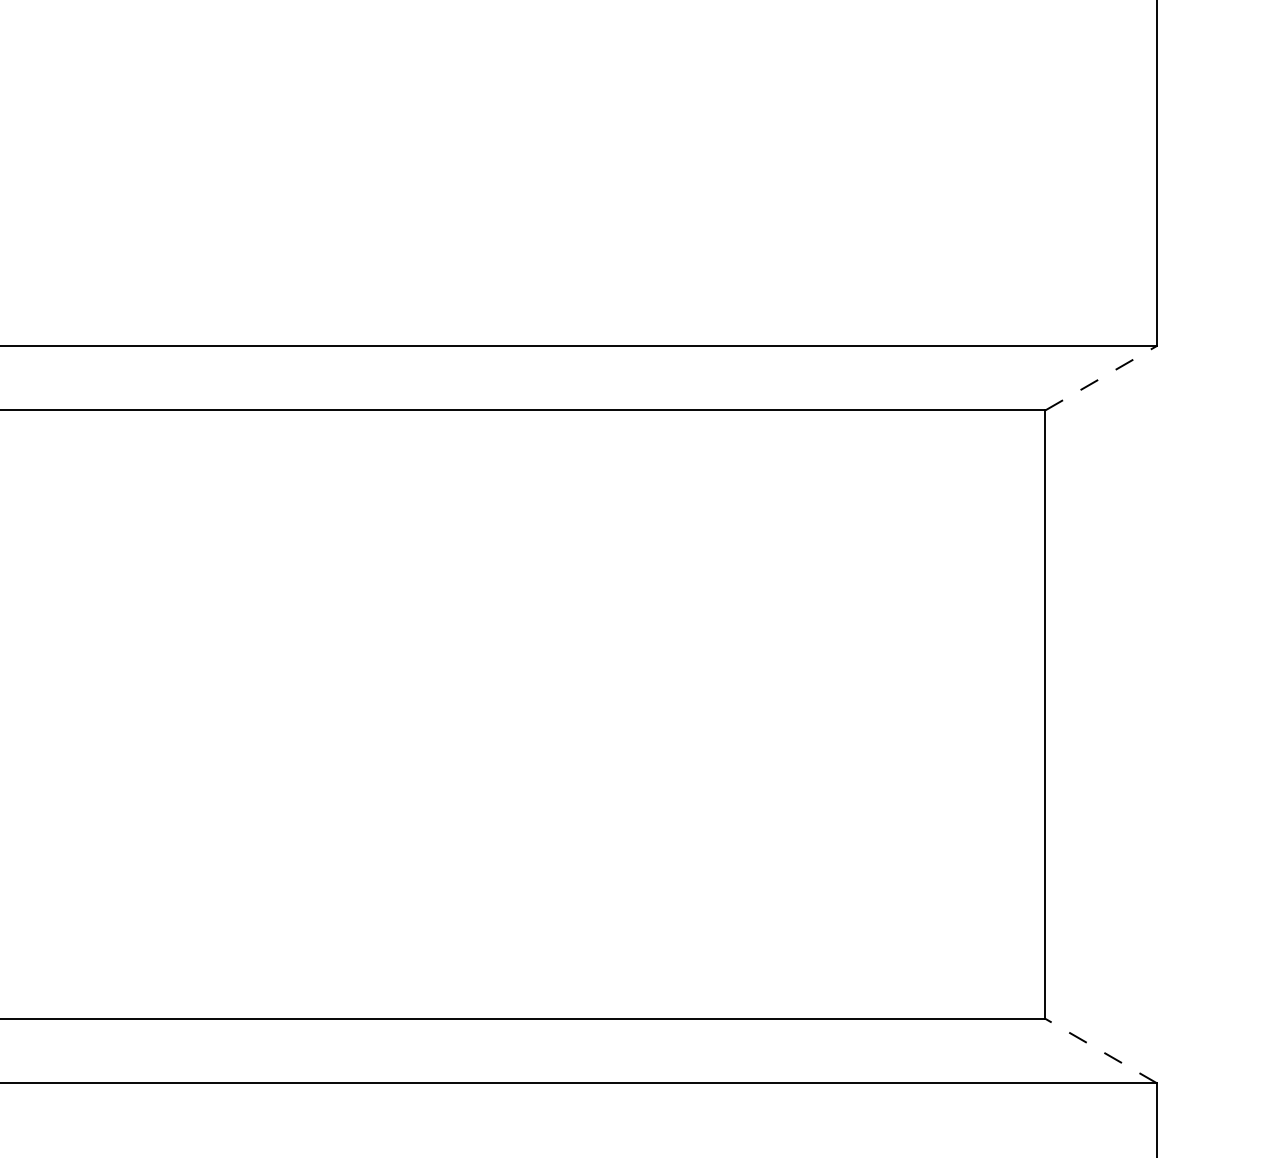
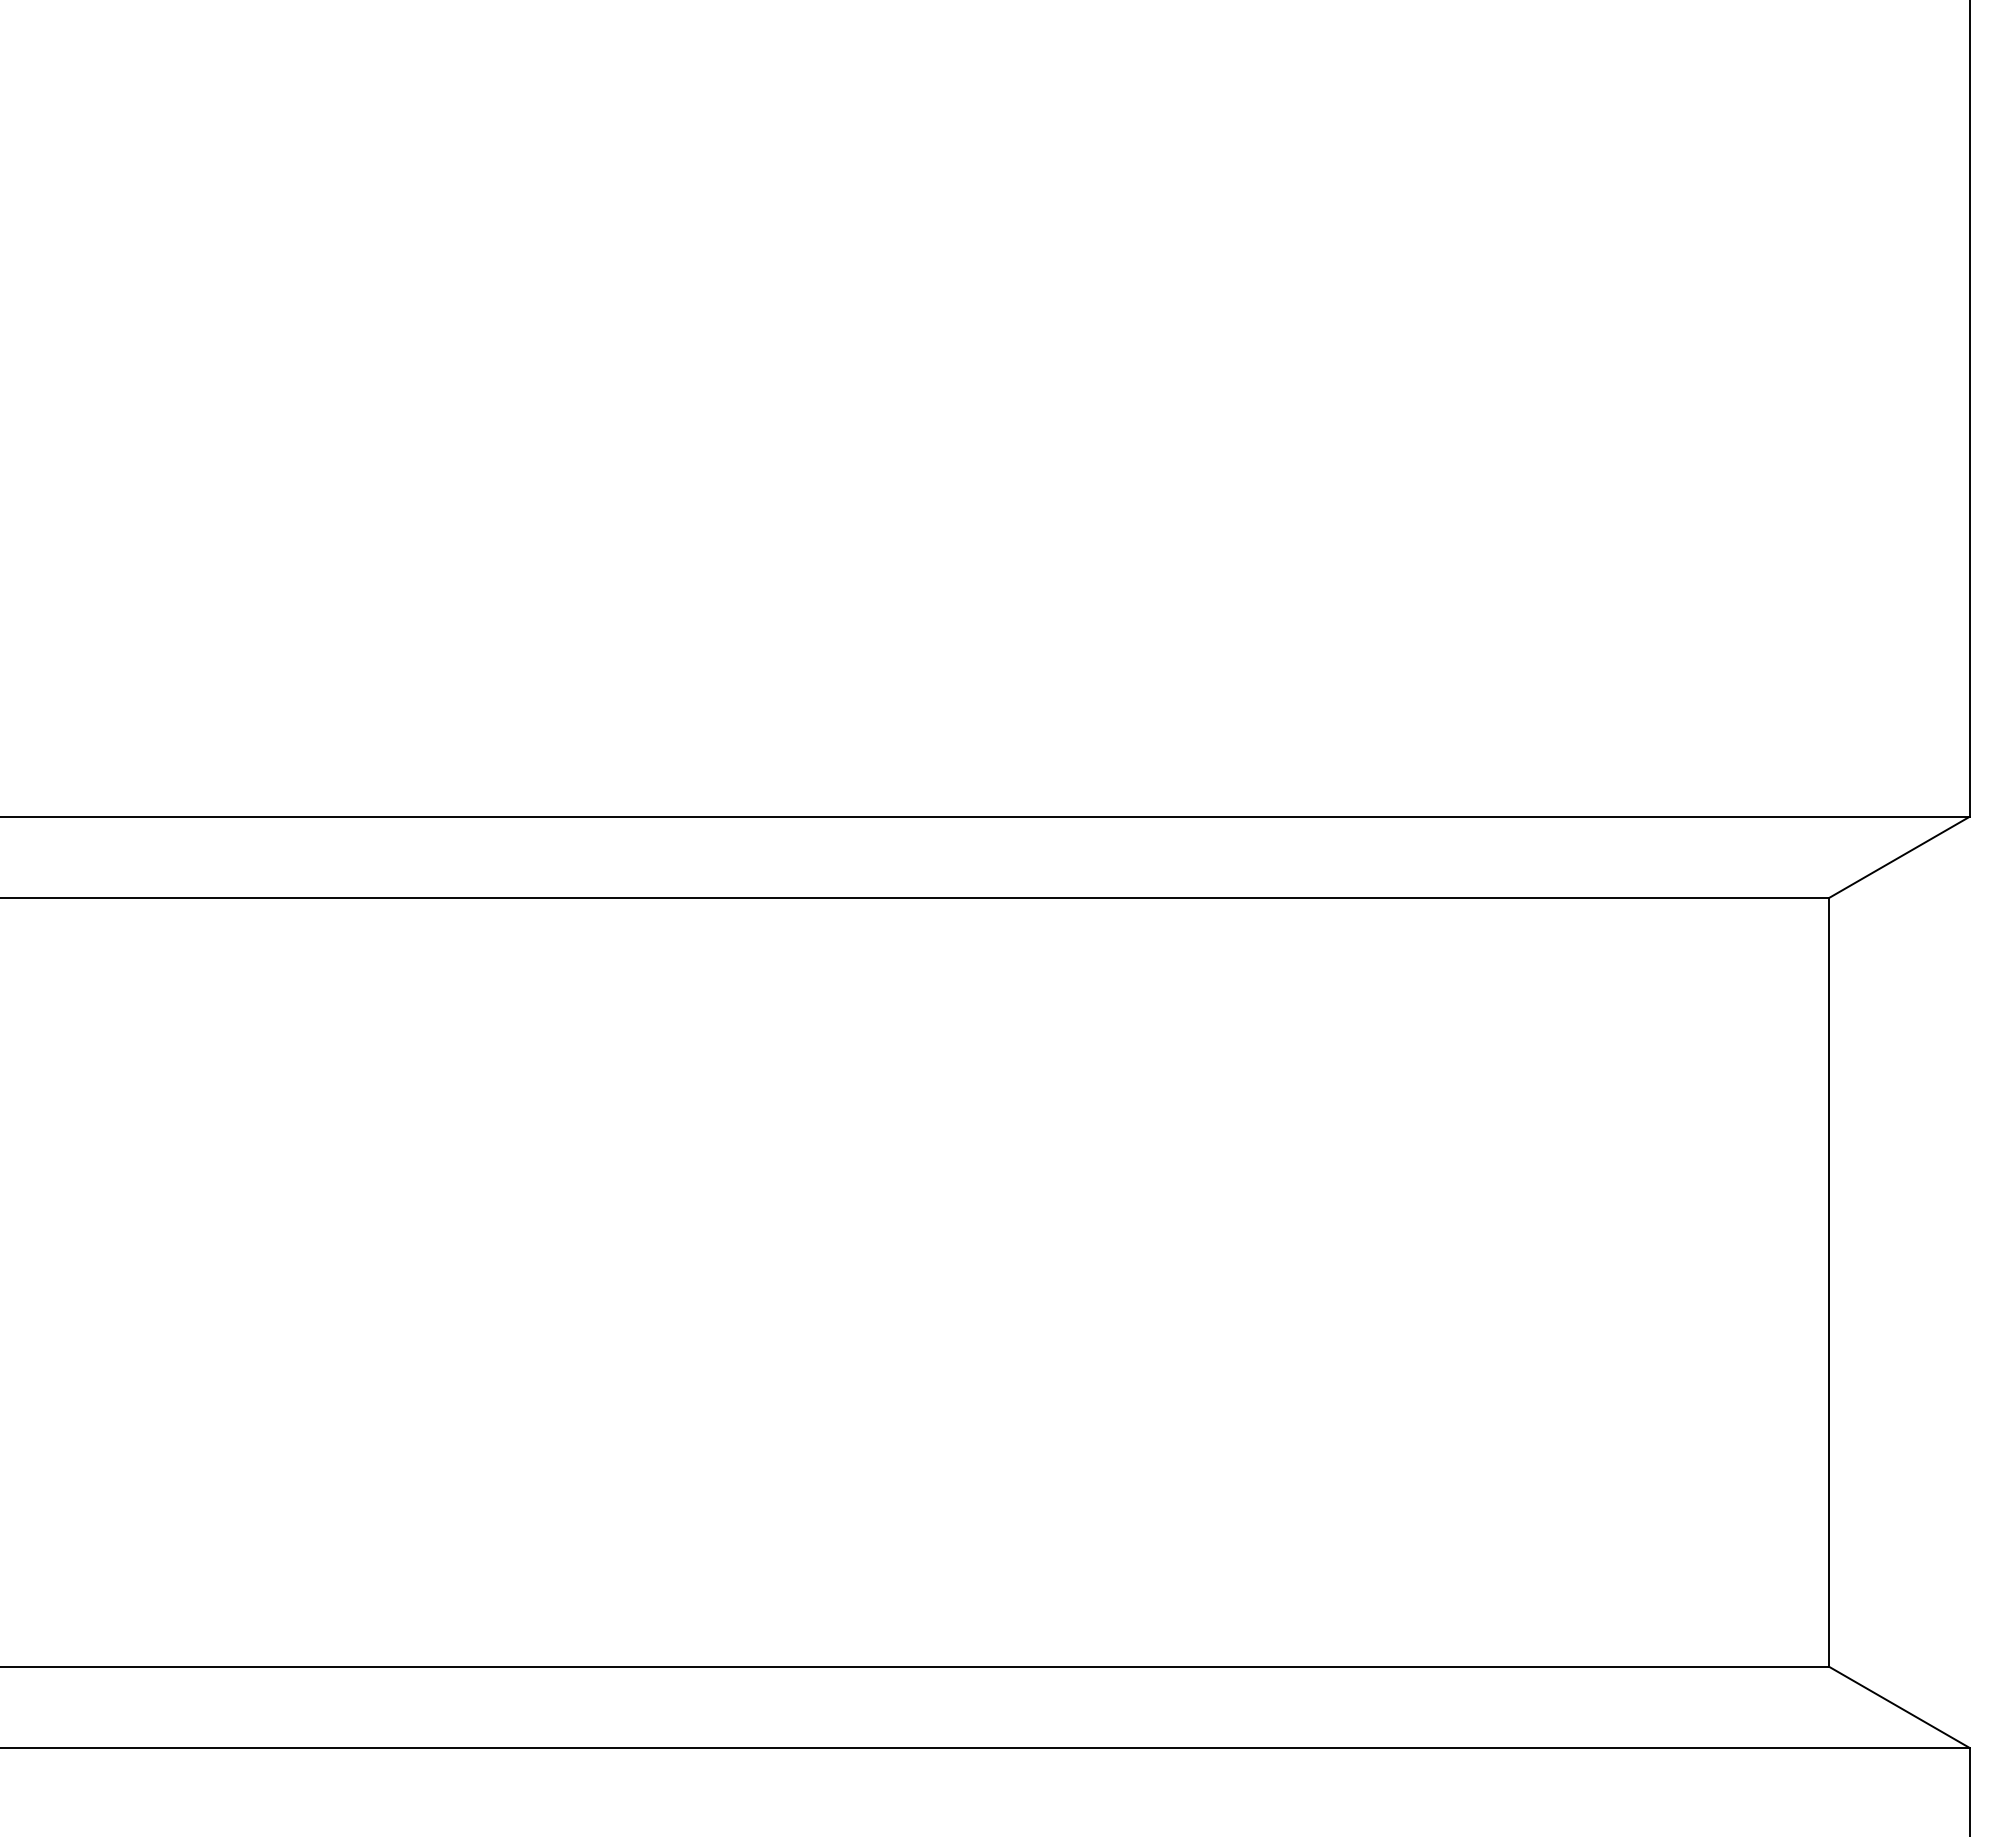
line: (1101, 378) -> (1899, 857), dashed -> solid
line: (1100, 1051) -> (1898, 1707), dashed -> solid

